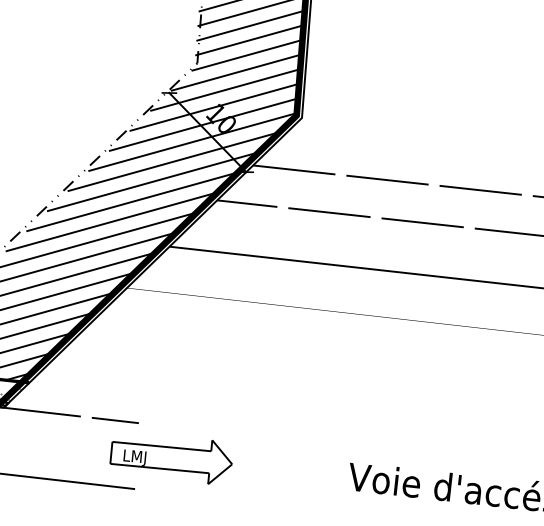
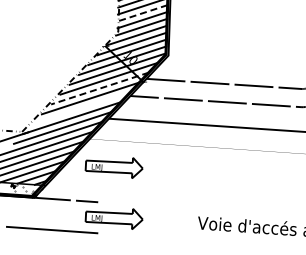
line: (250, 26) -> (142, 13), solid -> dashed
line: (152, 181) -> (99, 88), solid -> dashed
line: (112, 222) -> (81, 108), removed
part: (174, 350) -> (113, 167), added

